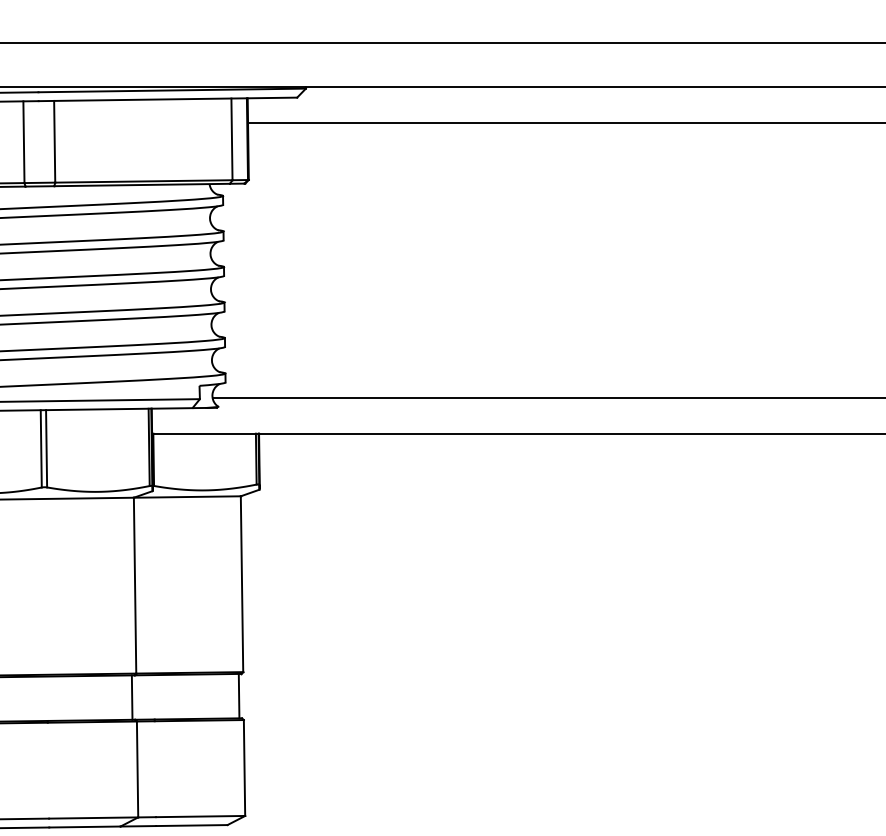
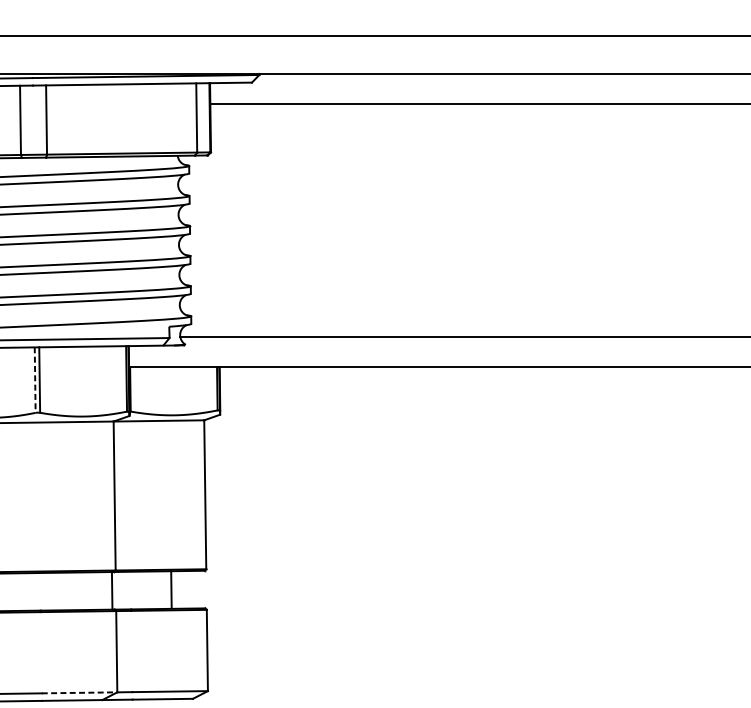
line: (41, 448) -> (35, 379), solid -> dashed
line: (238, 695) -> (170, 589), moved
line: (93, 818) -> (79, 693), solid -> dashed

